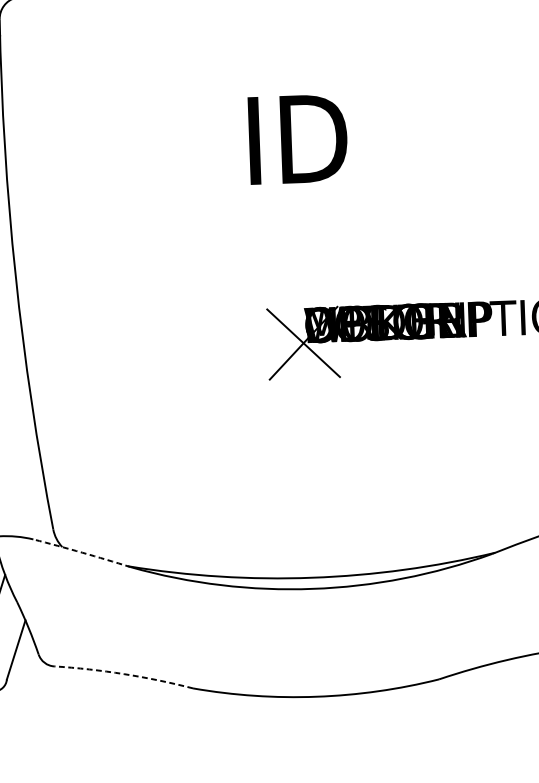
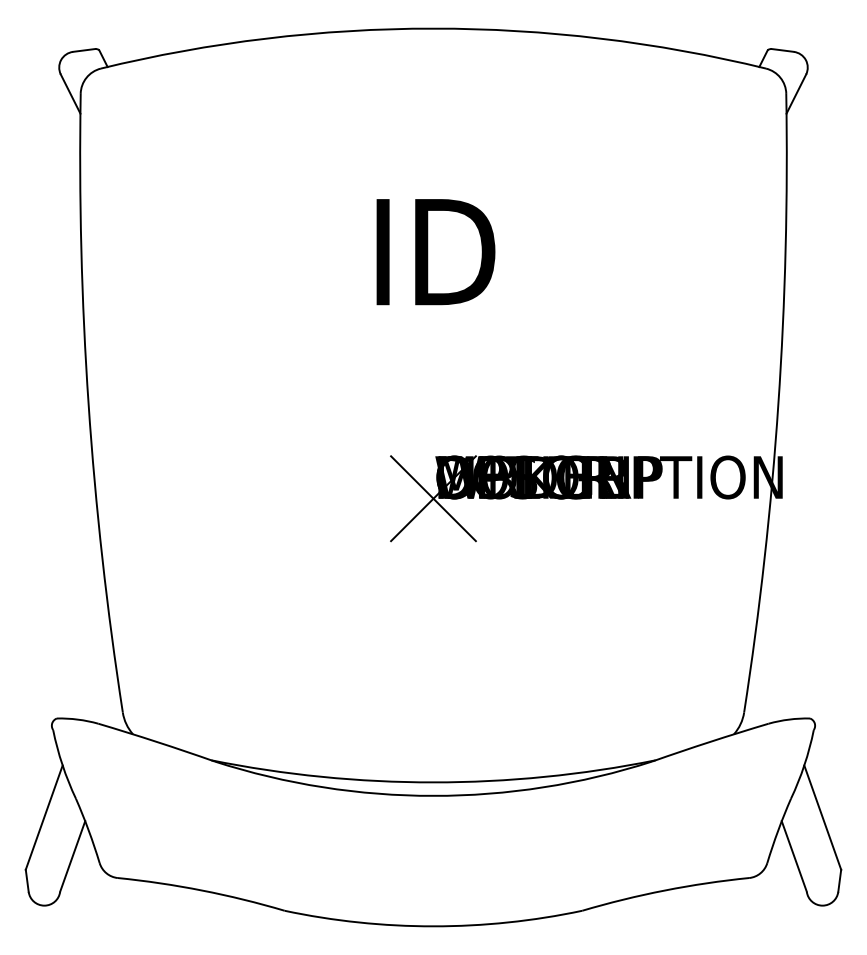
arc: (81, 552) -> (156, 741), dashed -> solid
arc: (124, 674) -> (202, 890), dashed -> solid

